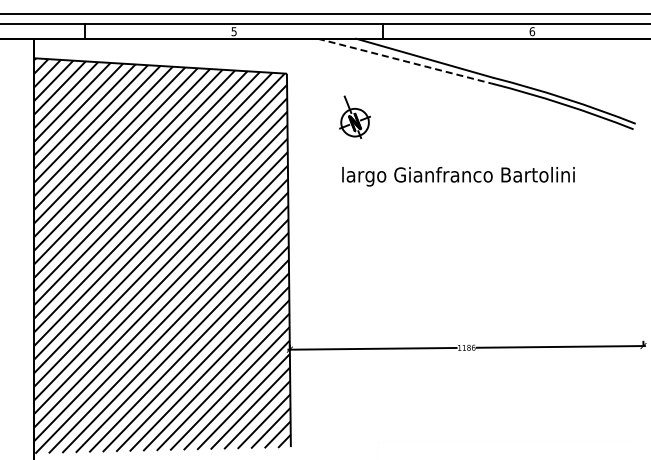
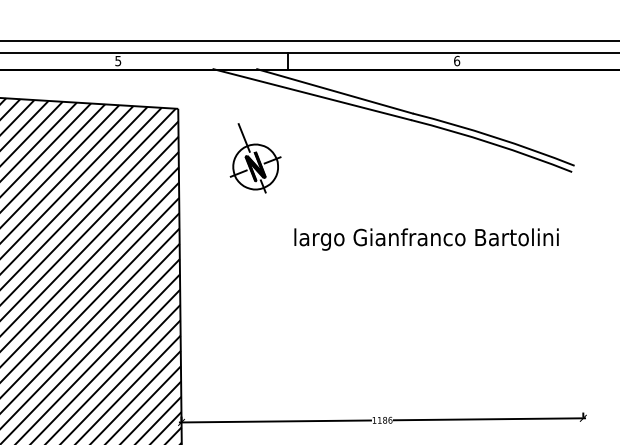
line: (404, 61) -> (311, 94), dashed -> solid
part: (354, 117) -> (255, 158), size x1.43
text: (458, 176) -> (426, 239), moved

